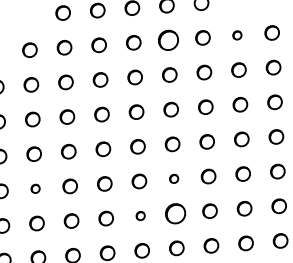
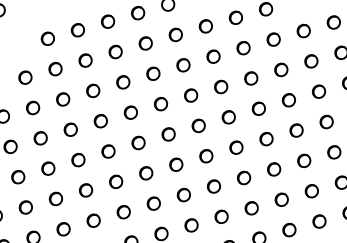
part: (237, 35) -> (205, 26), size x1.67
part: (168, 40) -> (145, 43), size x0.71
part: (174, 178) -> (176, 164), size x1.67
part: (35, 188) -> (55, 198), size x1.67
part: (175, 212) -> (183, 194), size x0.71
part: (140, 215) -> (153, 203), size x1.67

